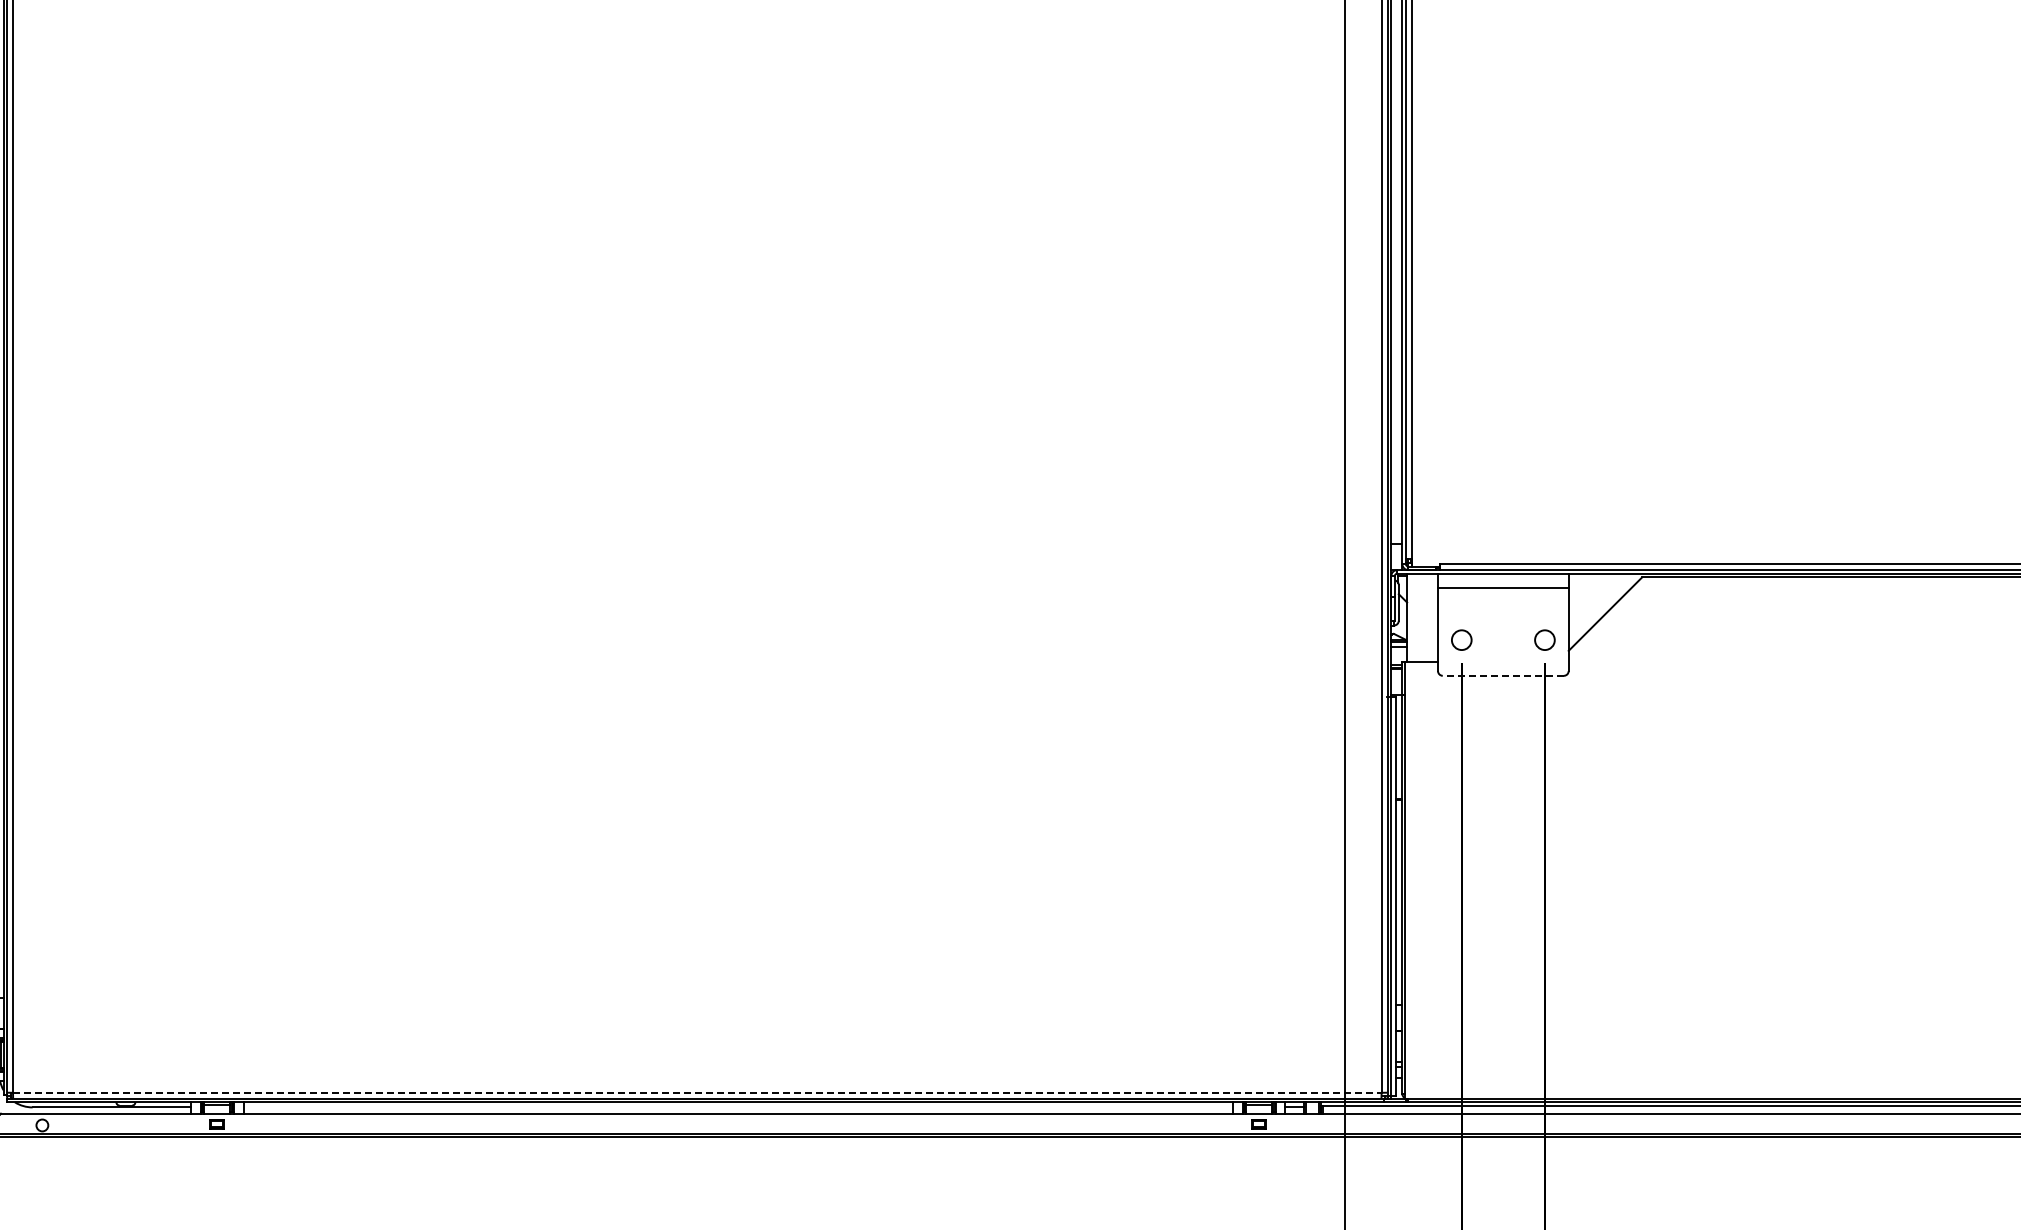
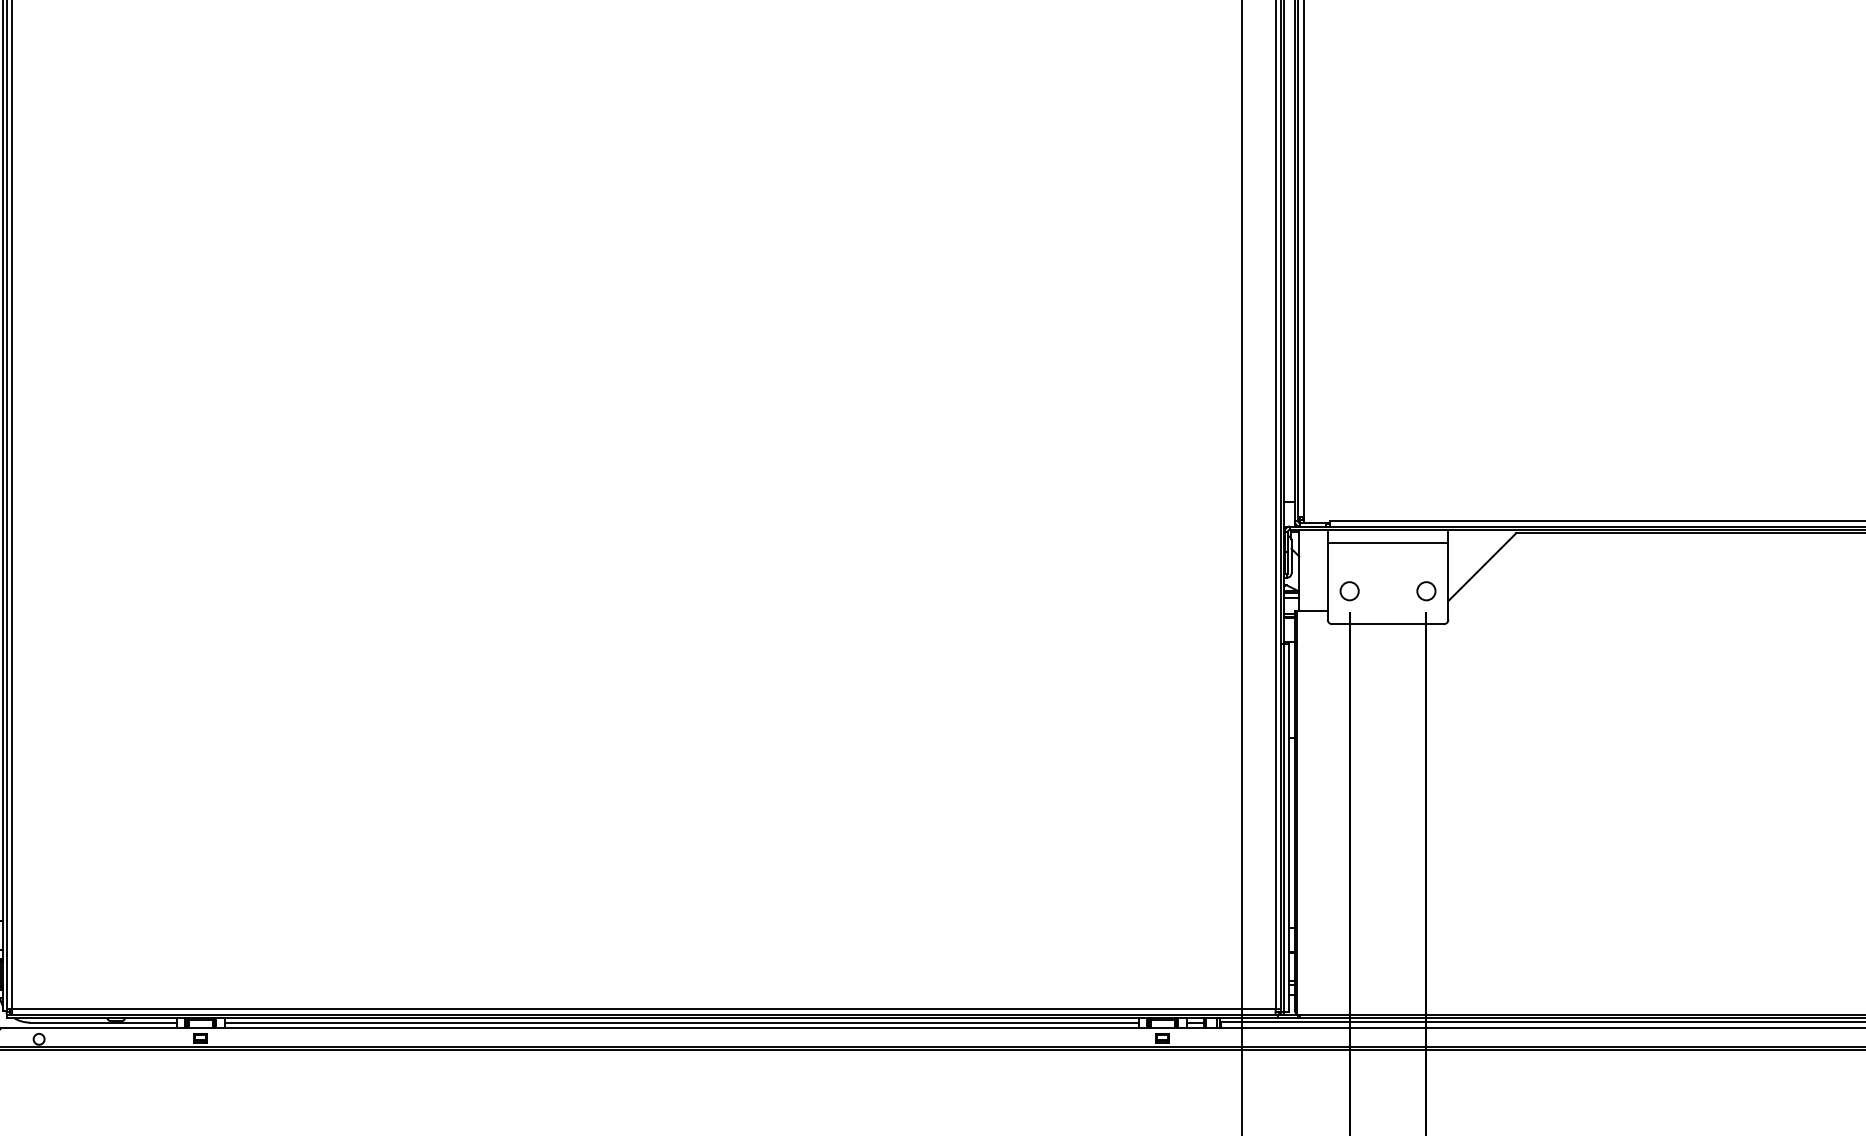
line: (1503, 675) -> (1388, 623), dashed -> solid
line: (697, 1092) -> (644, 1008), dashed -> solid
line: (738, 1107) -> (681, 1022), added

